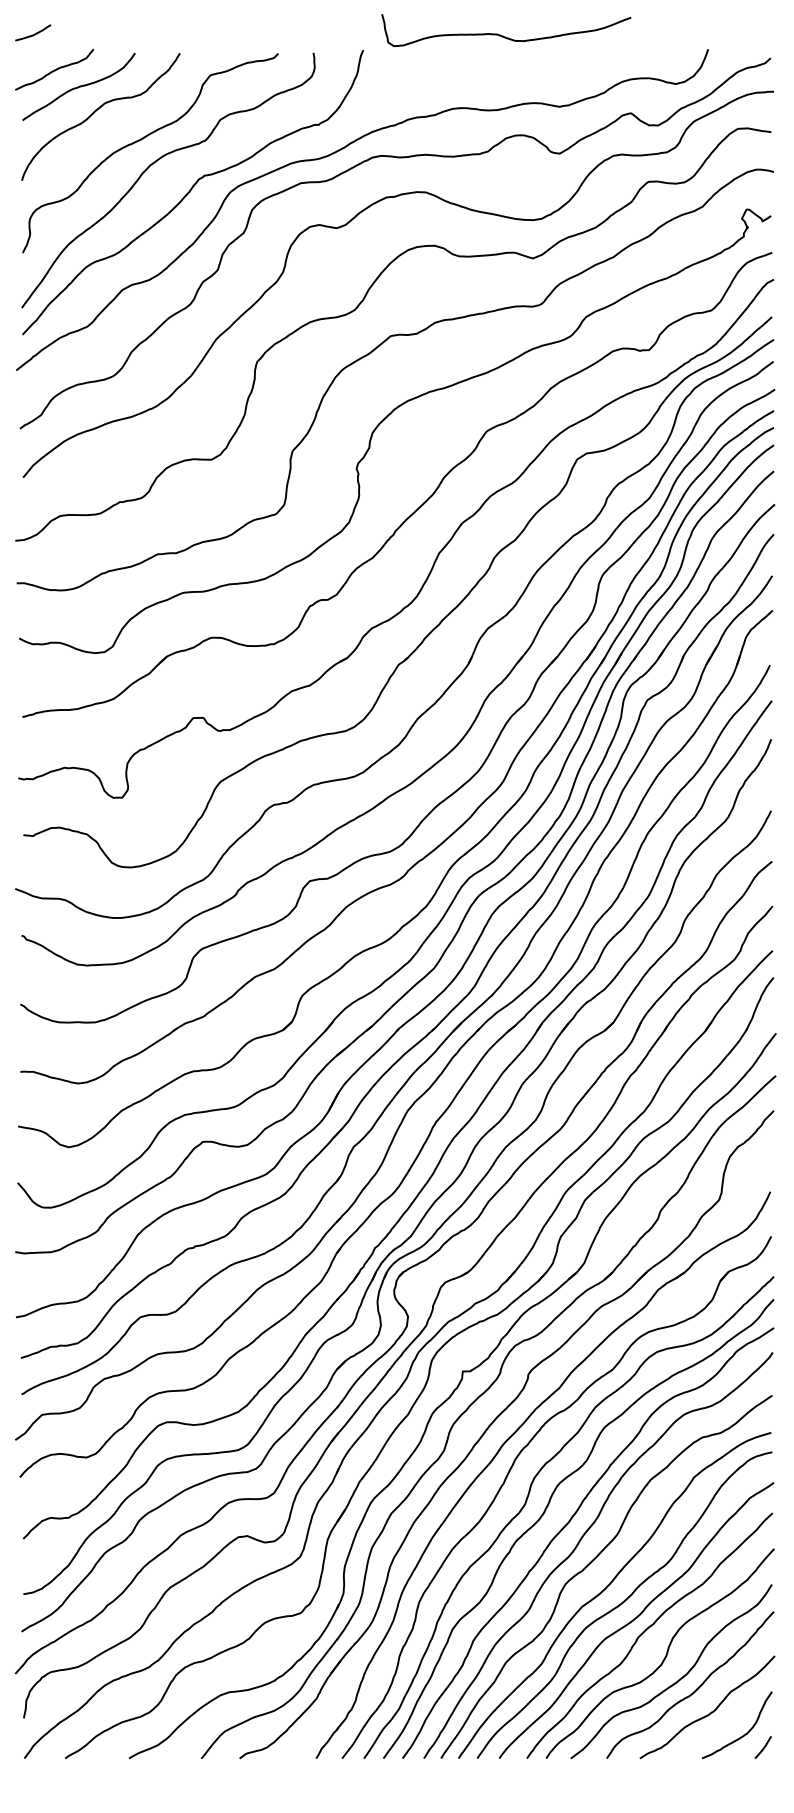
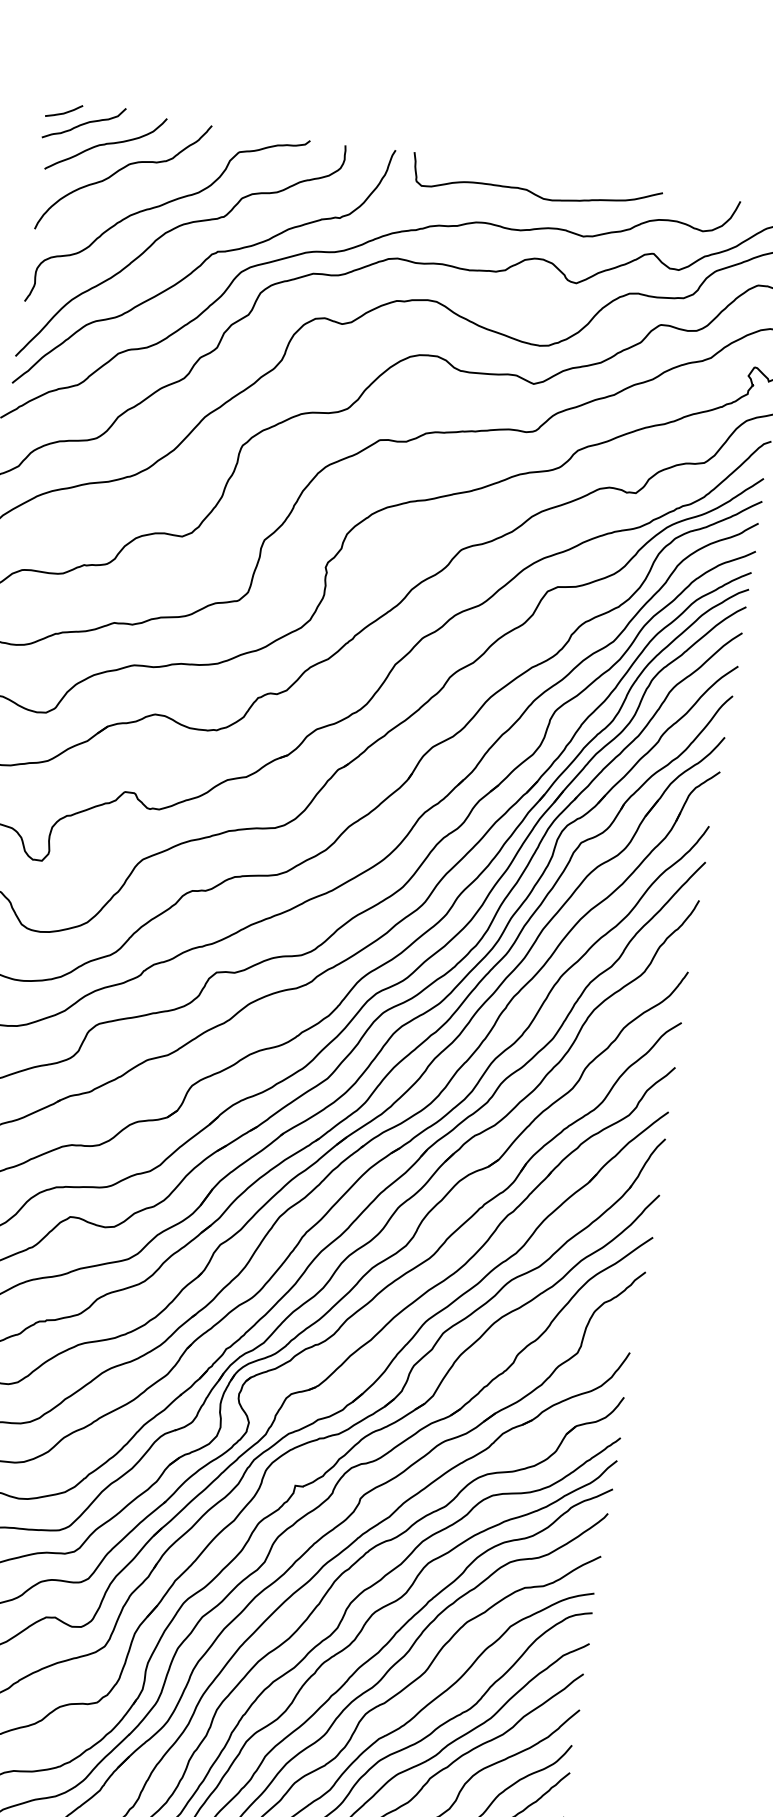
curve: (34, 33) -> (65, 111), moved
curve: (503, 35) -> (532, 191), moved

